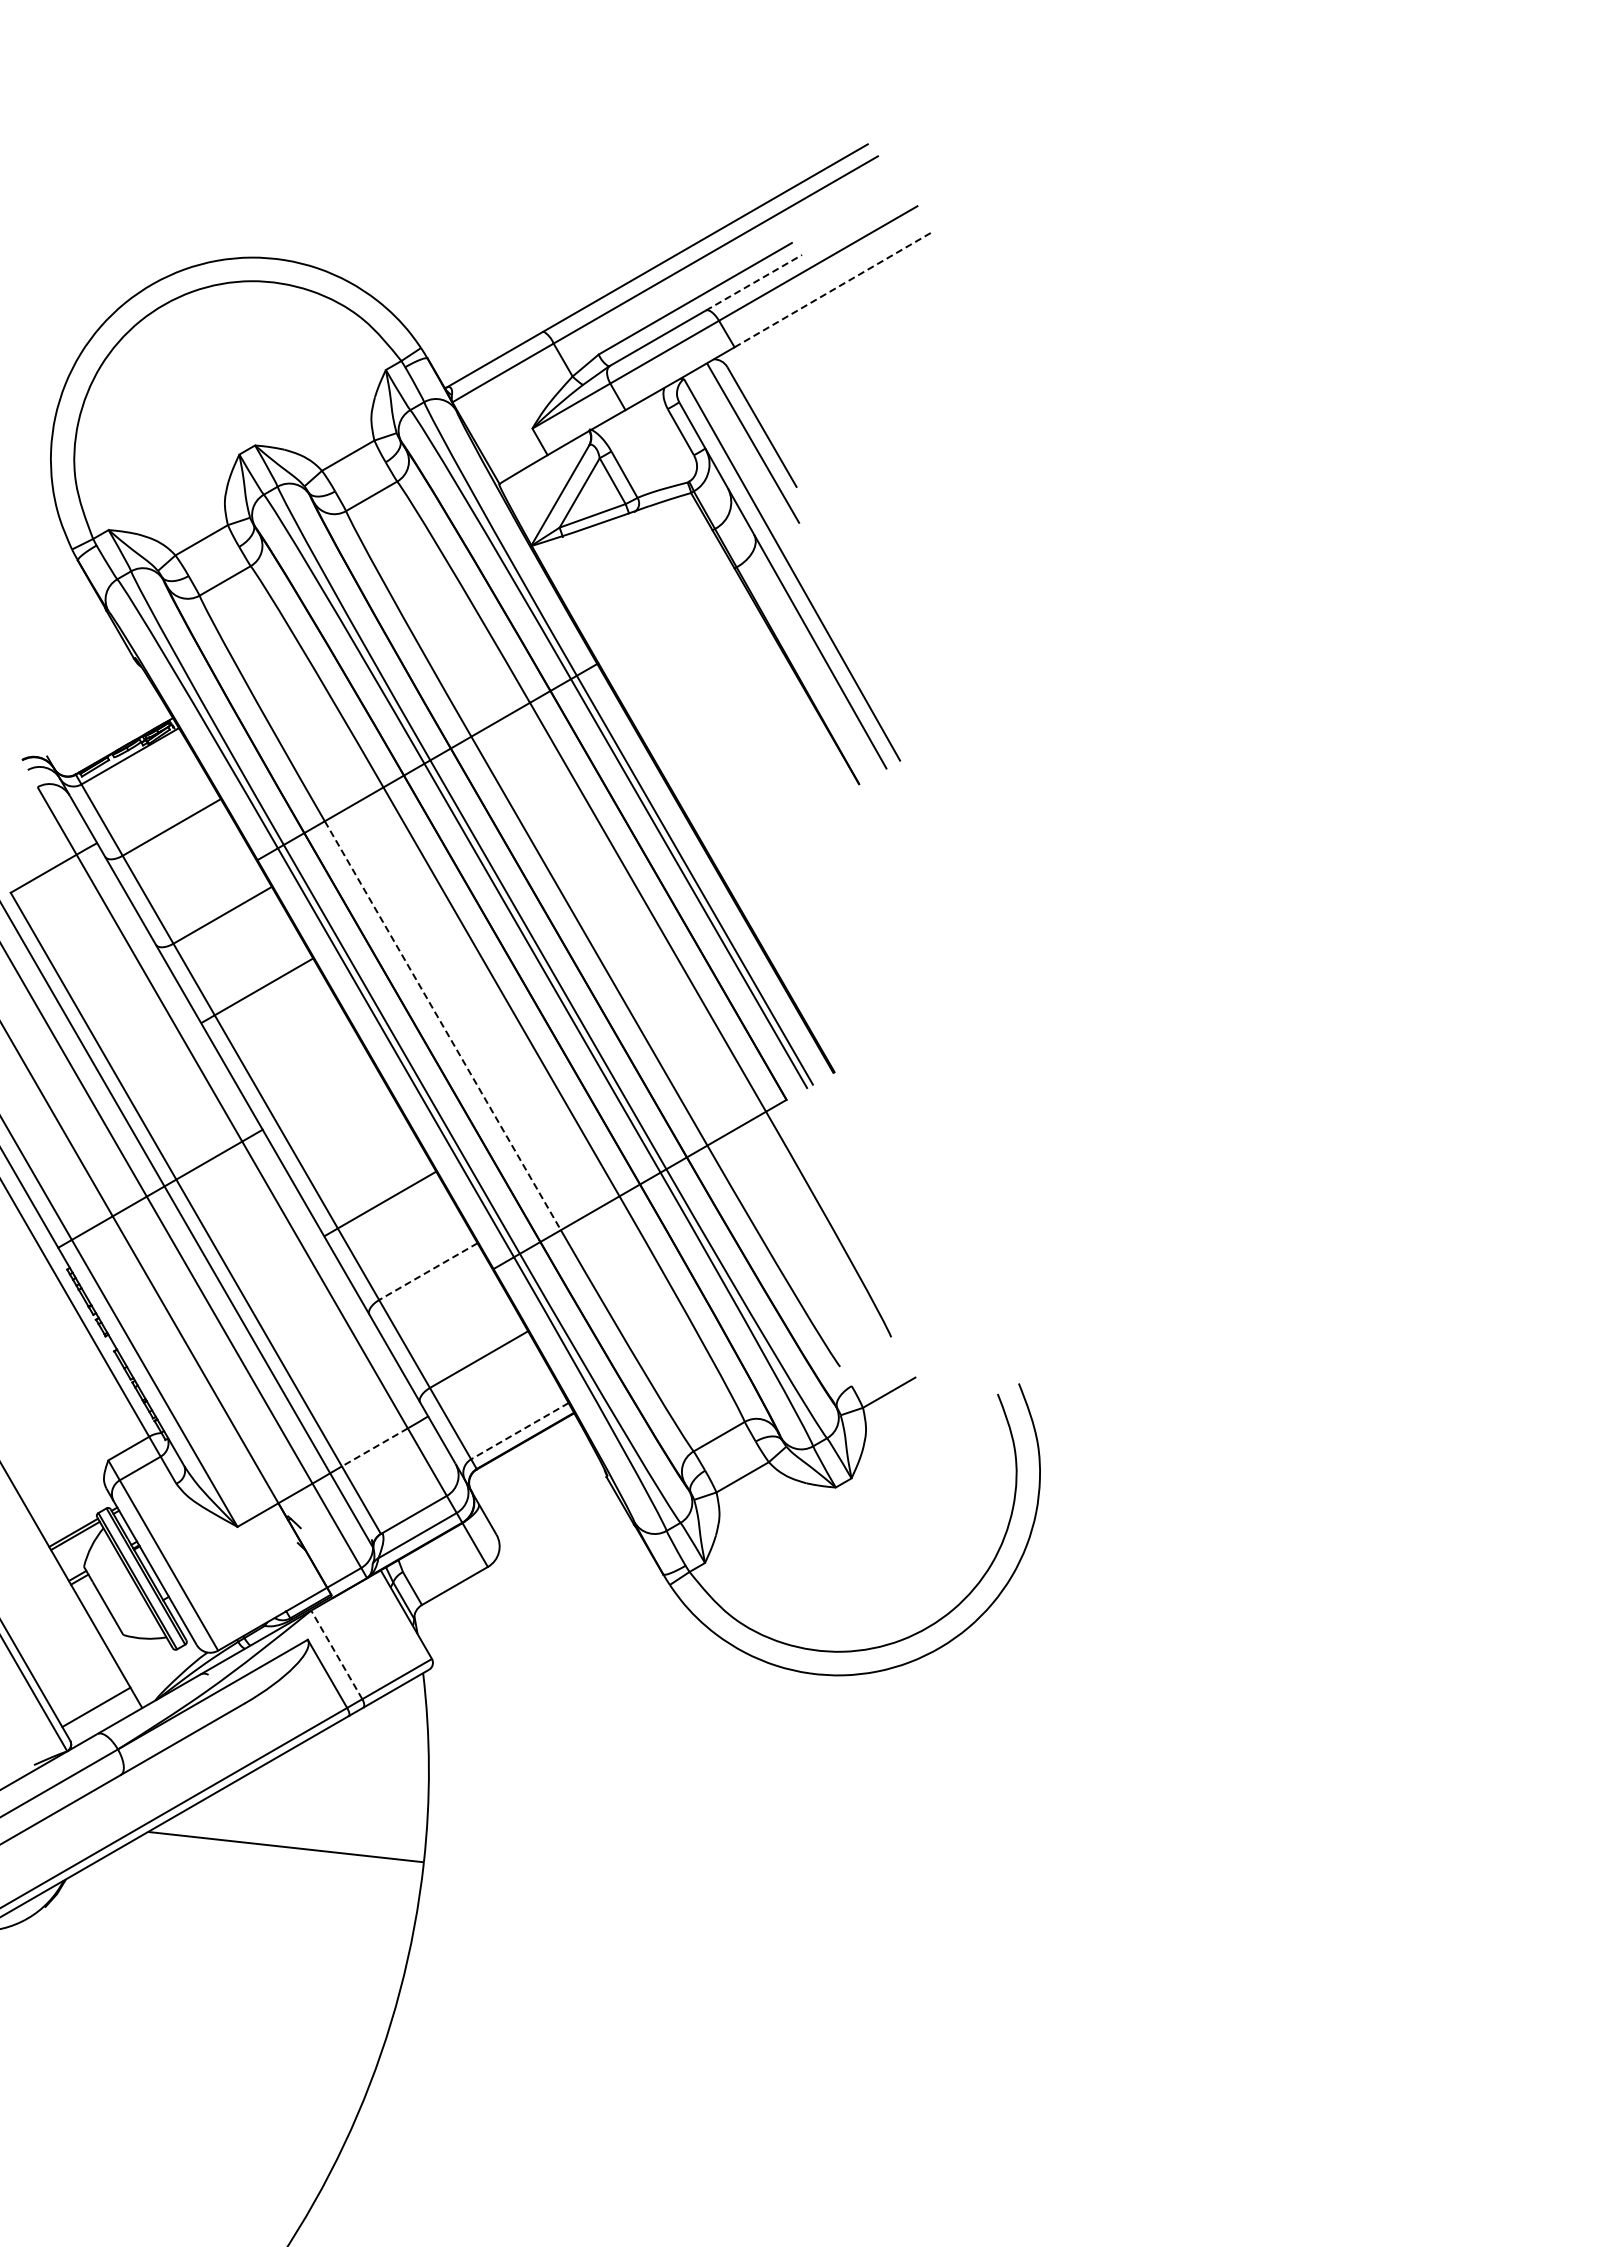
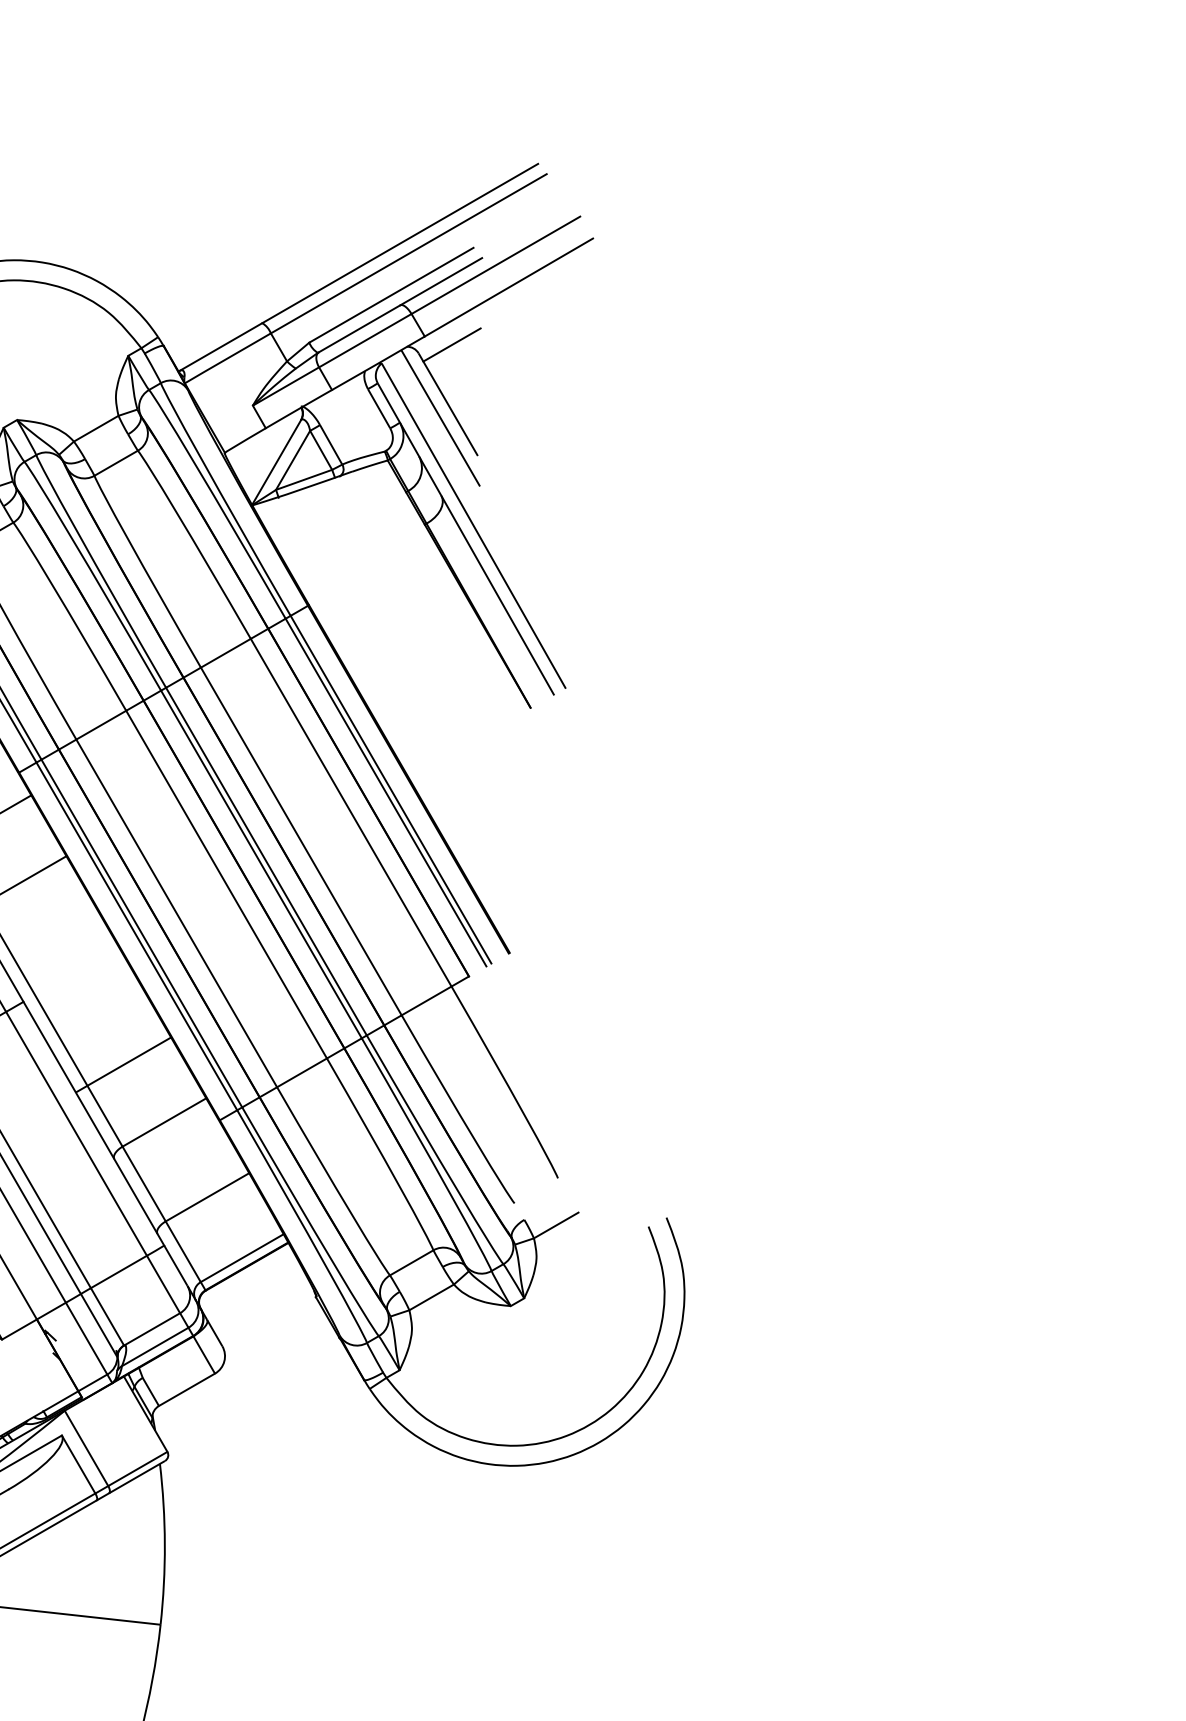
line: (753, 282) -> (440, 281), dashed -> solid
line: (833, 289) -> (508, 287), dashed -> solid
line: (766, 356) -> (451, 344), added
line: (443, 1026) -> (177, 914), dashed -> solid
line: (428, 1271) -> (164, 1122), dashed -> solid
line: (519, 1431) -> (241, 1258), dashed -> solid
line: (374, 1447) -> (118, 1272), dashed -> solid
line: (336, 1654) -> (86, 1448), dashed -> solid

